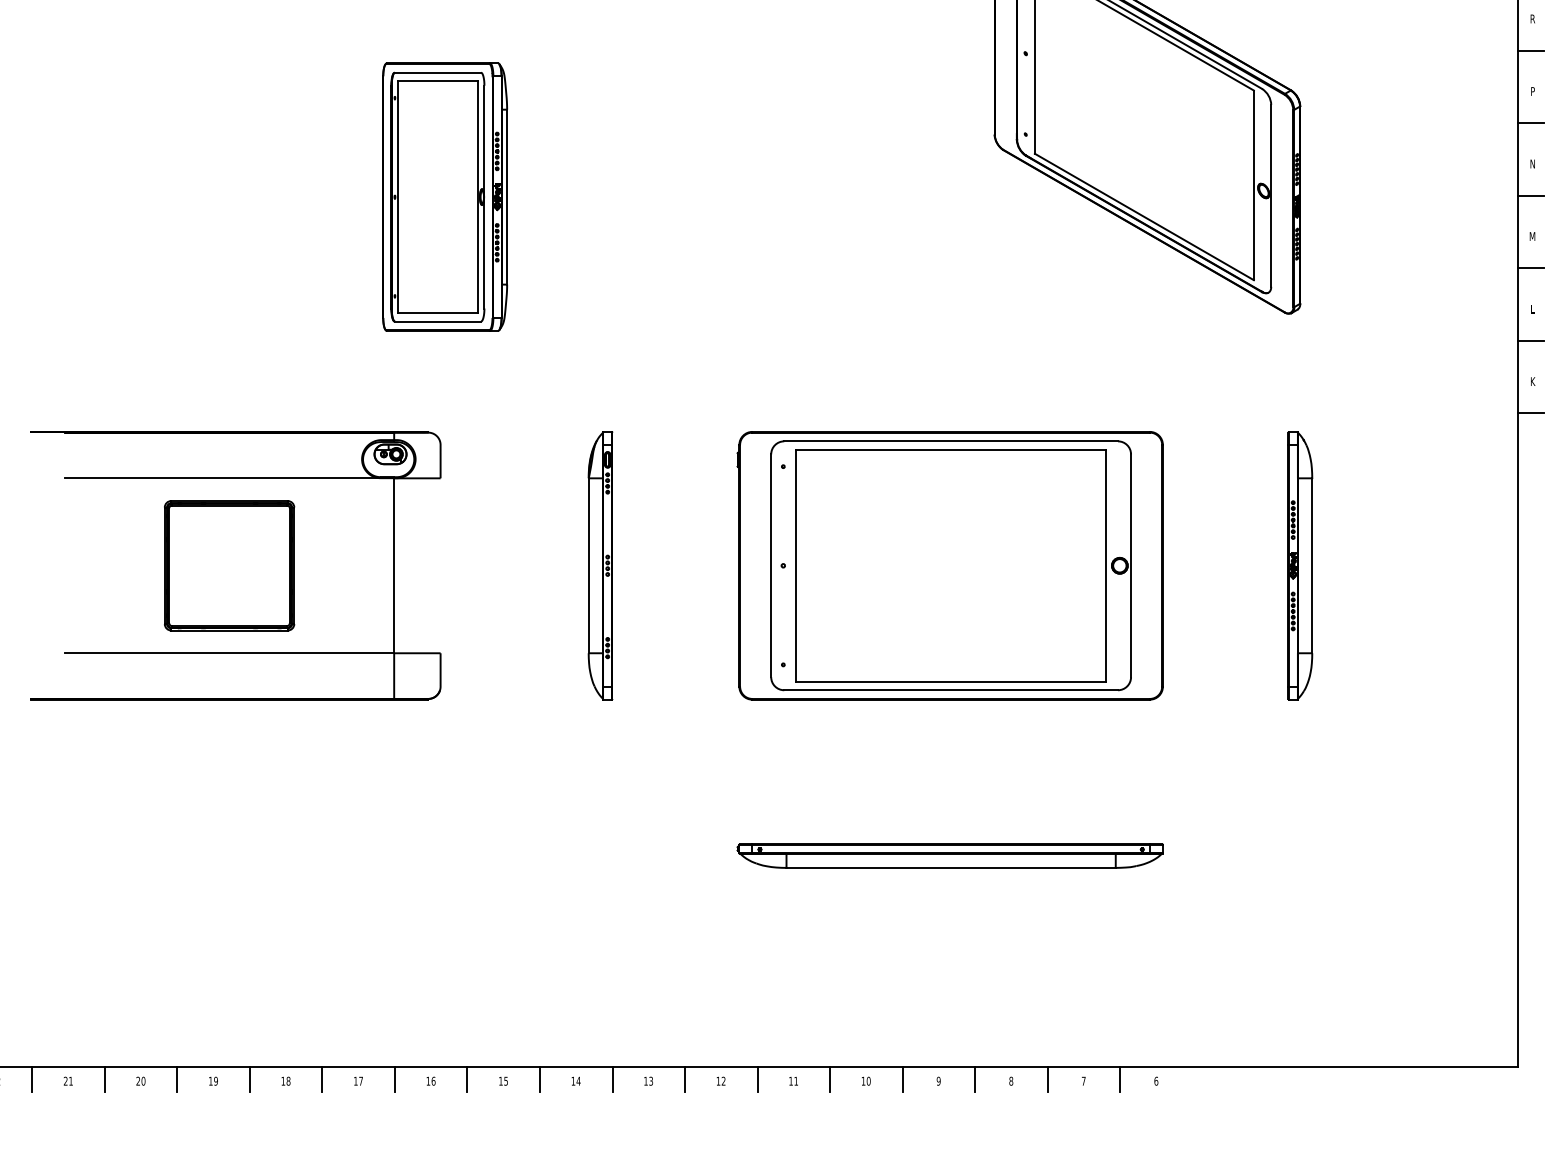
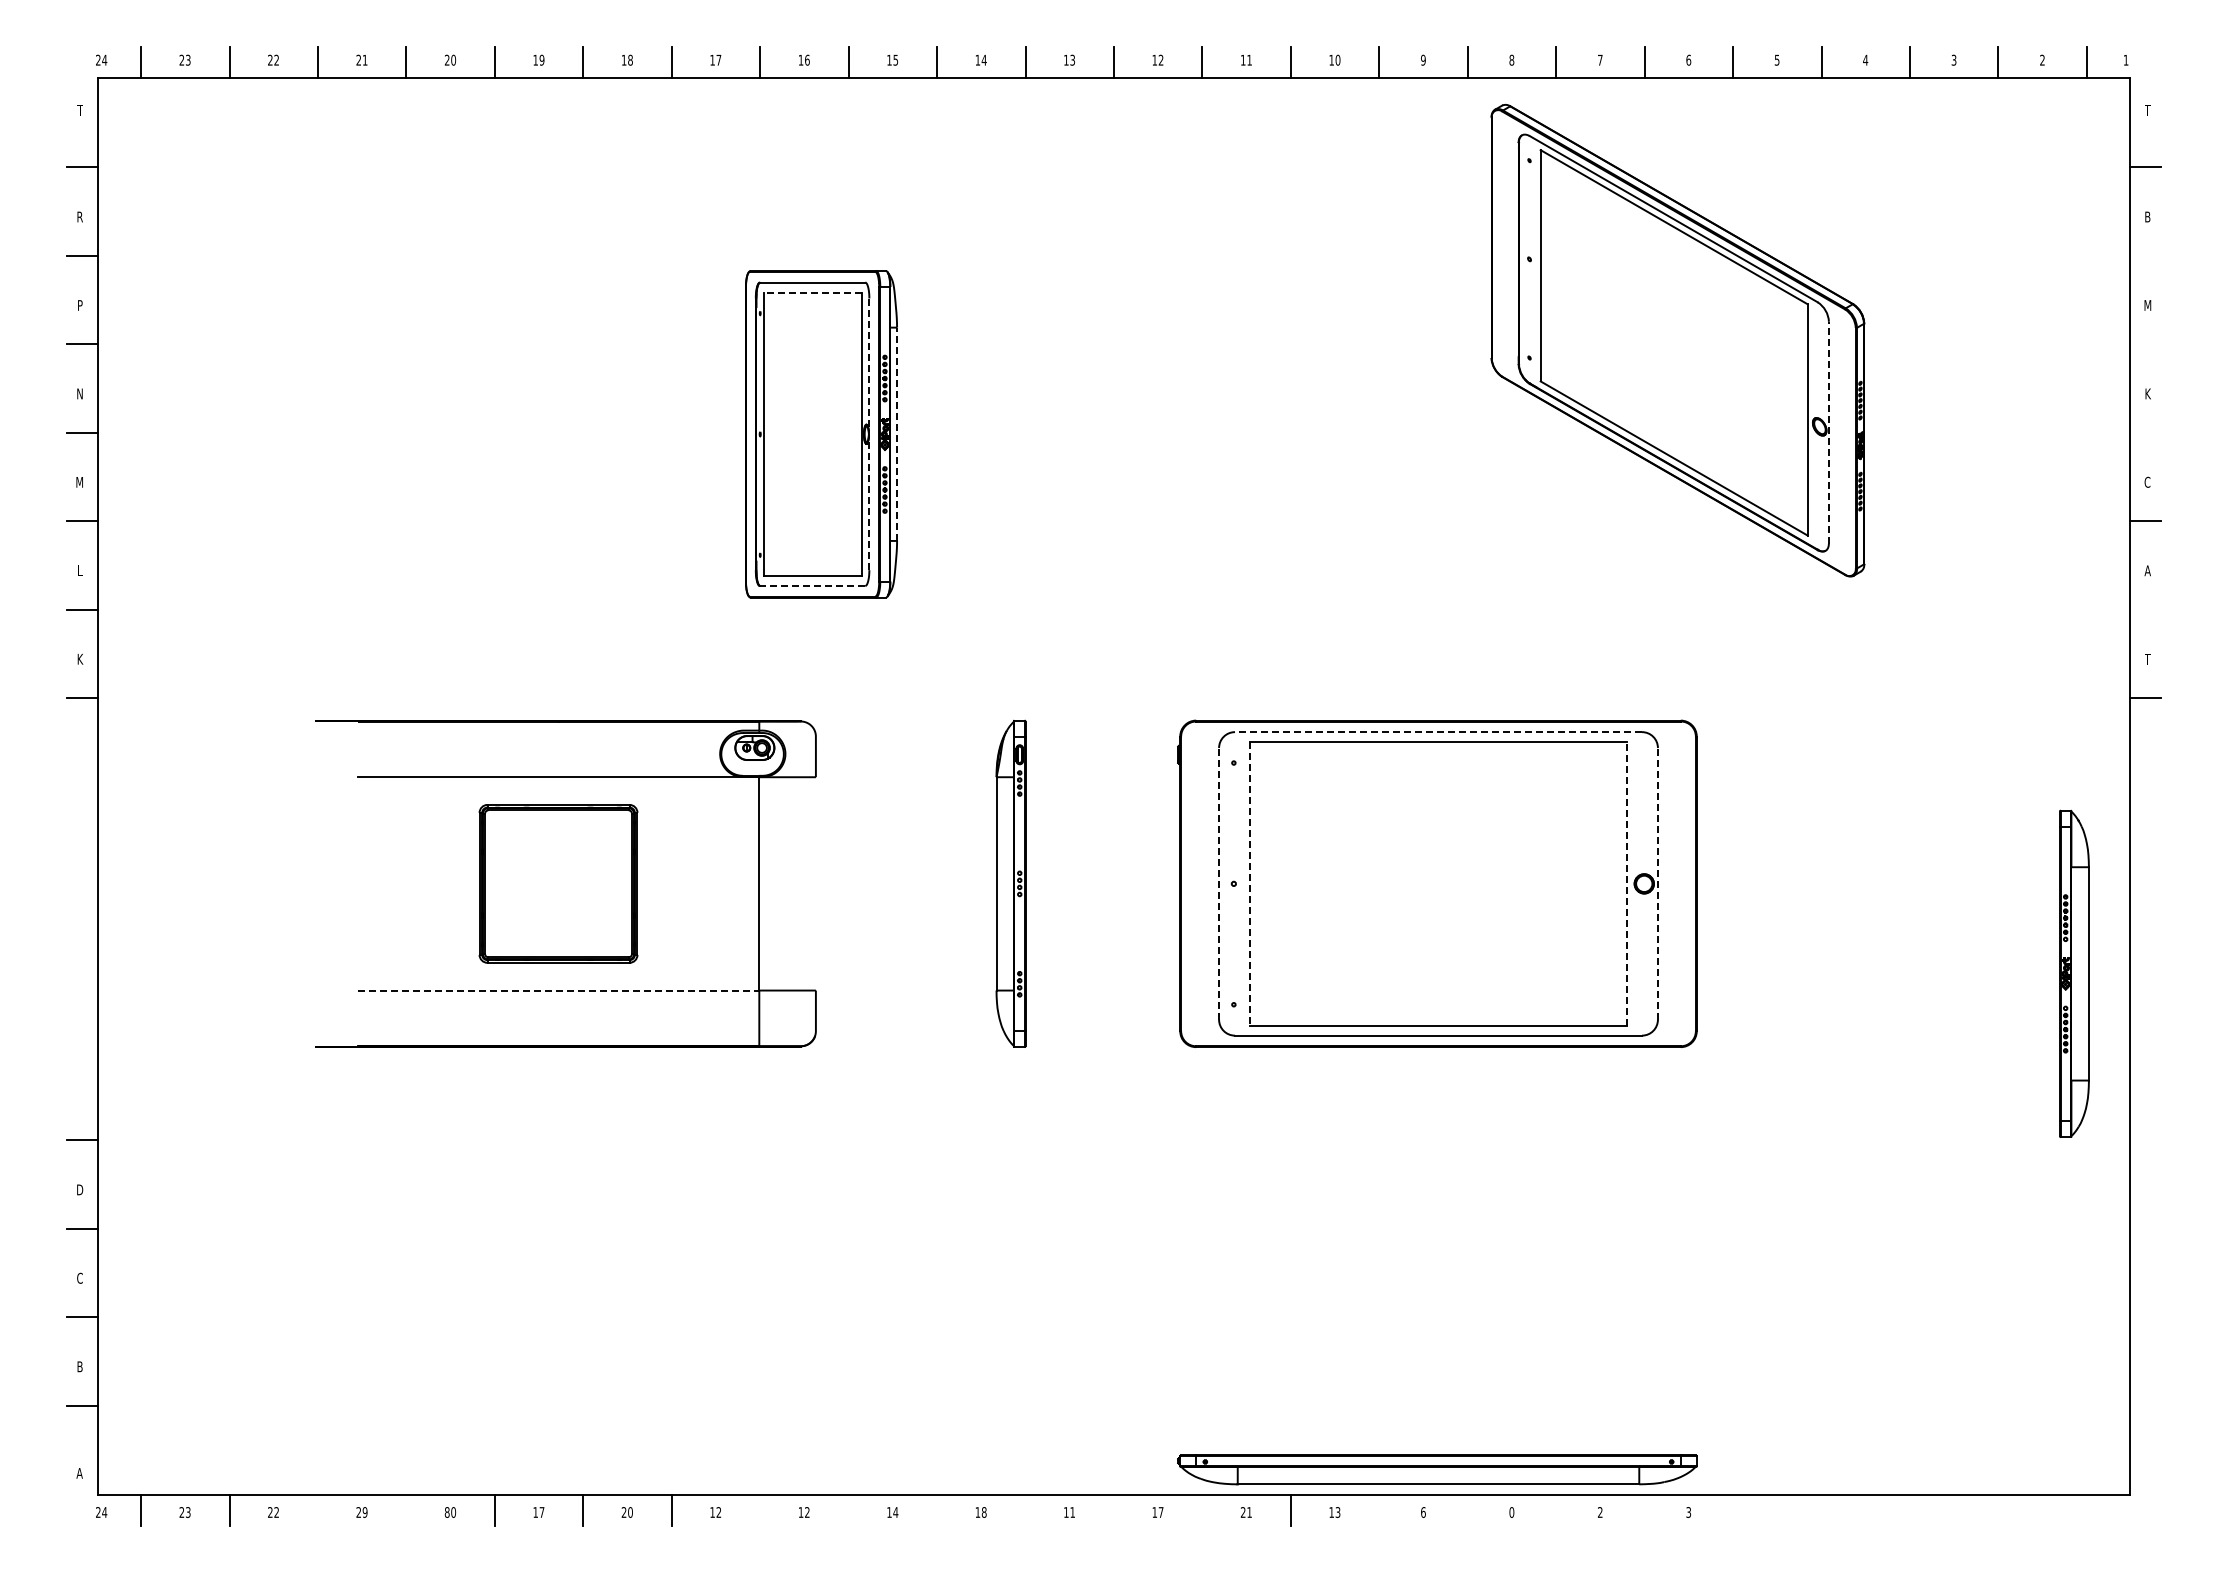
text: (1533, 19) -> (2148, 217), R -> B
line: (1530, 50) -> (2145, 255), removed
line: (438, 80) -> (813, 292), solid -> dashed
text: (1532, 91) -> (2147, 305), P -> M
line: (1530, 123) -> (2145, 344), removed
text: (1532, 163) -> (2147, 393), N -> K
line: (1270, 195) -> (1828, 432), solid -> dashed
line: (1530, 195) -> (2145, 432), removed
line: (484, 197) -> (869, 434), solid -> dashed
line: (507, 197) -> (897, 434), solid -> dashed
text: (1532, 235) -> (2147, 481), M -> C
text: (1532, 308) -> (2147, 570), L -> A
line: (437, 321) -> (812, 586), solid -> dashed
line: (1530, 340) -> (2145, 609), removed
text: (1532, 380) -> (2147, 658), K -> T
line: (951, 441) -> (1438, 732), solid -> dashed
line: (771, 565) -> (1219, 883), solid -> dashed
line: (796, 565) -> (1249, 883), solid -> dashed
line: (1106, 565) -> (1627, 883), solid -> dashed
line: (1130, 565) -> (1657, 883), solid -> dashed
part: (1300, 565) -> (2074, 973), moved
line: (229, 653) -> (558, 990), solid -> dashed
part: (950, 855) -> (1437, 1469), moved
line: (32, 1078) -> (318, 1509), removed
line: (104, 1078) -> (406, 1509), removed
line: (395, 1078) -> (760, 1509), removed
line: (467, 1078) -> (848, 1509), removed
line: (540, 1078) -> (937, 1509), removed
line: (612, 1078) -> (1025, 1509), removed
line: (685, 1078) -> (1114, 1509), removed
line: (757, 1078) -> (1202, 1509), removed
line: (902, 1078) -> (1379, 1509), removed
line: (974, 1078) -> (1467, 1509), removed
line: (1047, 1078) -> (1556, 1509), removed
line: (1120, 1078) -> (1644, 1509), removed
text: (70, 1081) -> (364, 1512), 21 -> 29
text: (137, 1081) -> (446, 1512), 20 -> 80
text: (215, 1081) -> (541, 1512), 19 -> 17
text: (285, 1081) -> (626, 1512), 18 -> 20
text: (360, 1081) -> (718, 1512), 17 -> 12
text: (433, 1081) -> (807, 1512), 16 -> 12
text: (505, 1081) -> (895, 1512), 15 -> 14
text: (578, 1081) -> (983, 1512), 14 -> 18
text: (651, 1081) -> (1072, 1512), 13 -> 11
text: (723, 1081) -> (1160, 1512), 12 -> 17
text: (790, 1081) -> (1242, 1512), 11 -> 21
text: (868, 1081) -> (1337, 1512), 10 -> 13
text: (938, 1081) -> (1423, 1512), 9 -> 6
text: (1010, 1081) -> (1511, 1512), 8 -> 0
text: (1083, 1081) -> (1599, 1512), 7 -> 2
text: (1156, 1081) -> (1688, 1512), 6 -> 3

